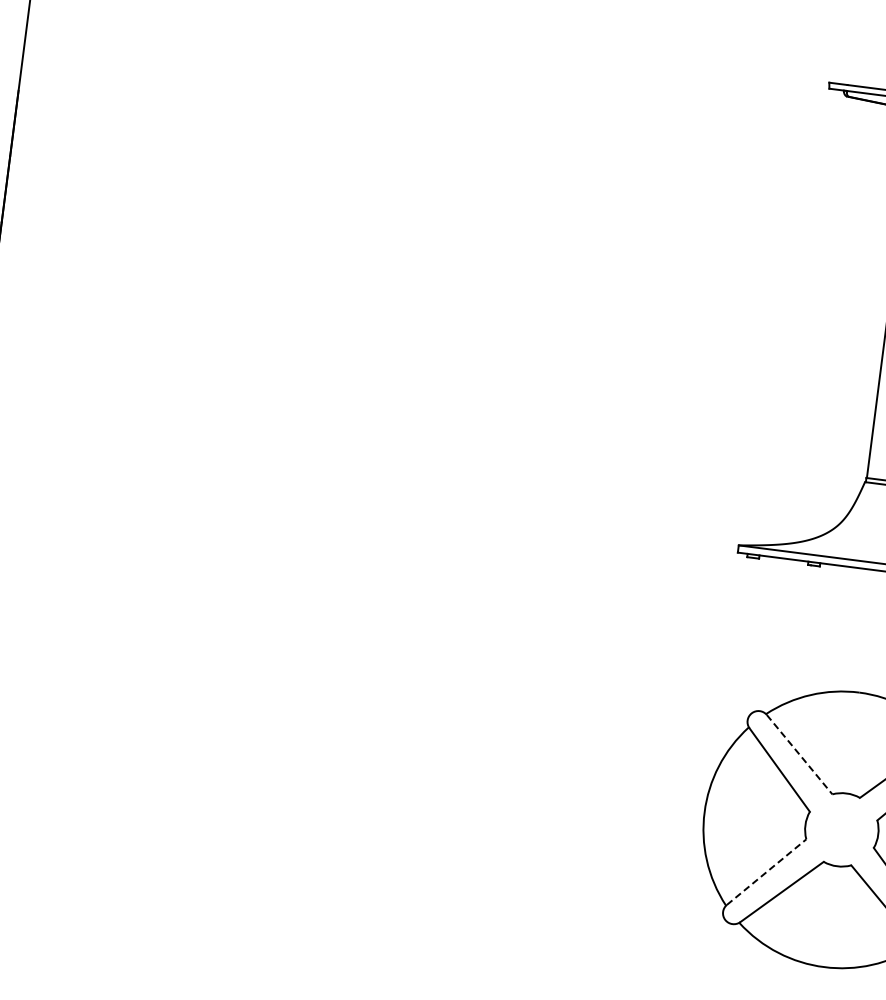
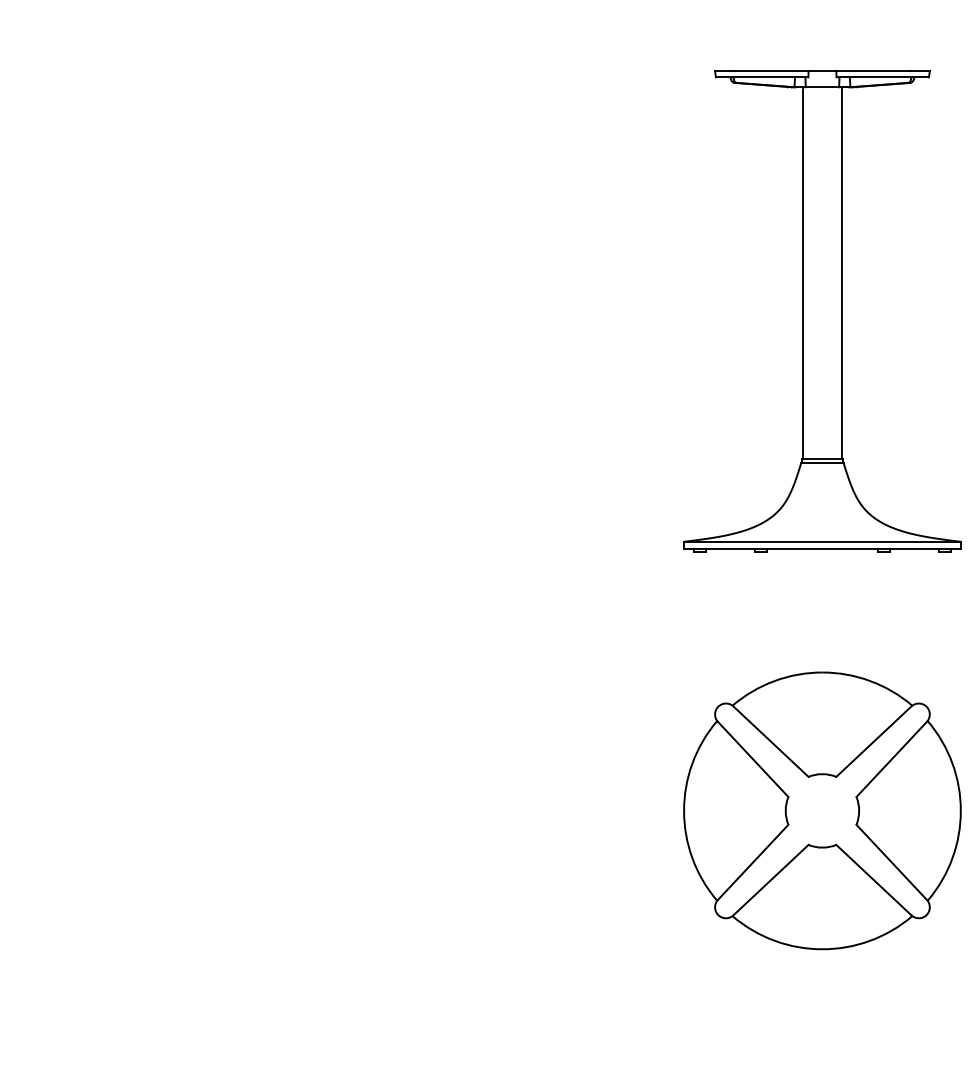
line: (800, 755) -> (771, 742), dashed -> solid
line: (767, 871) -> (753, 861), dashed -> solid

